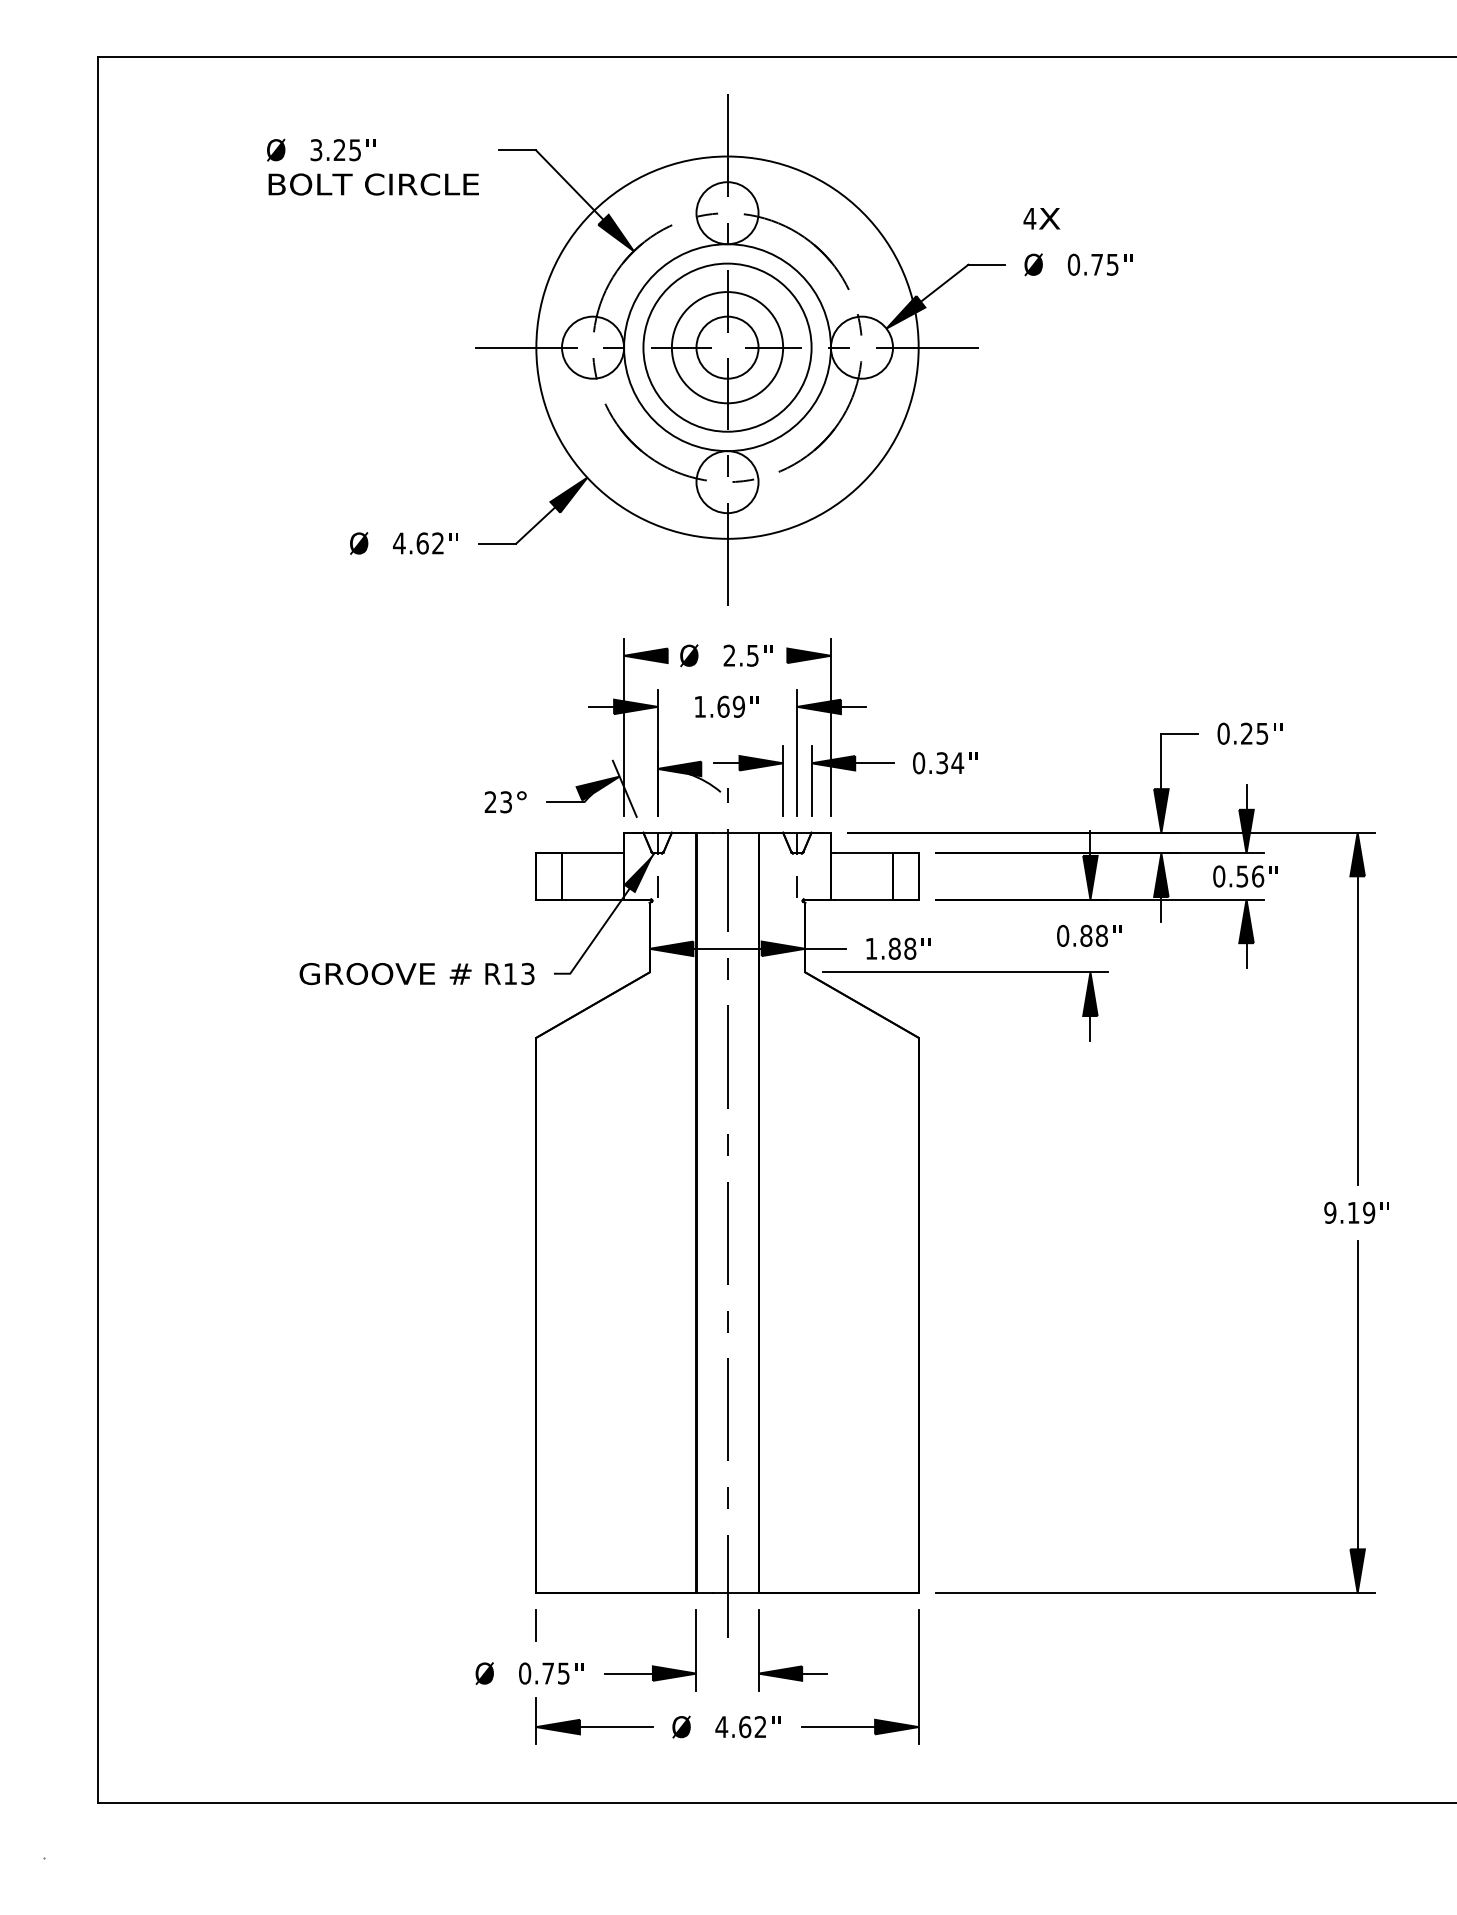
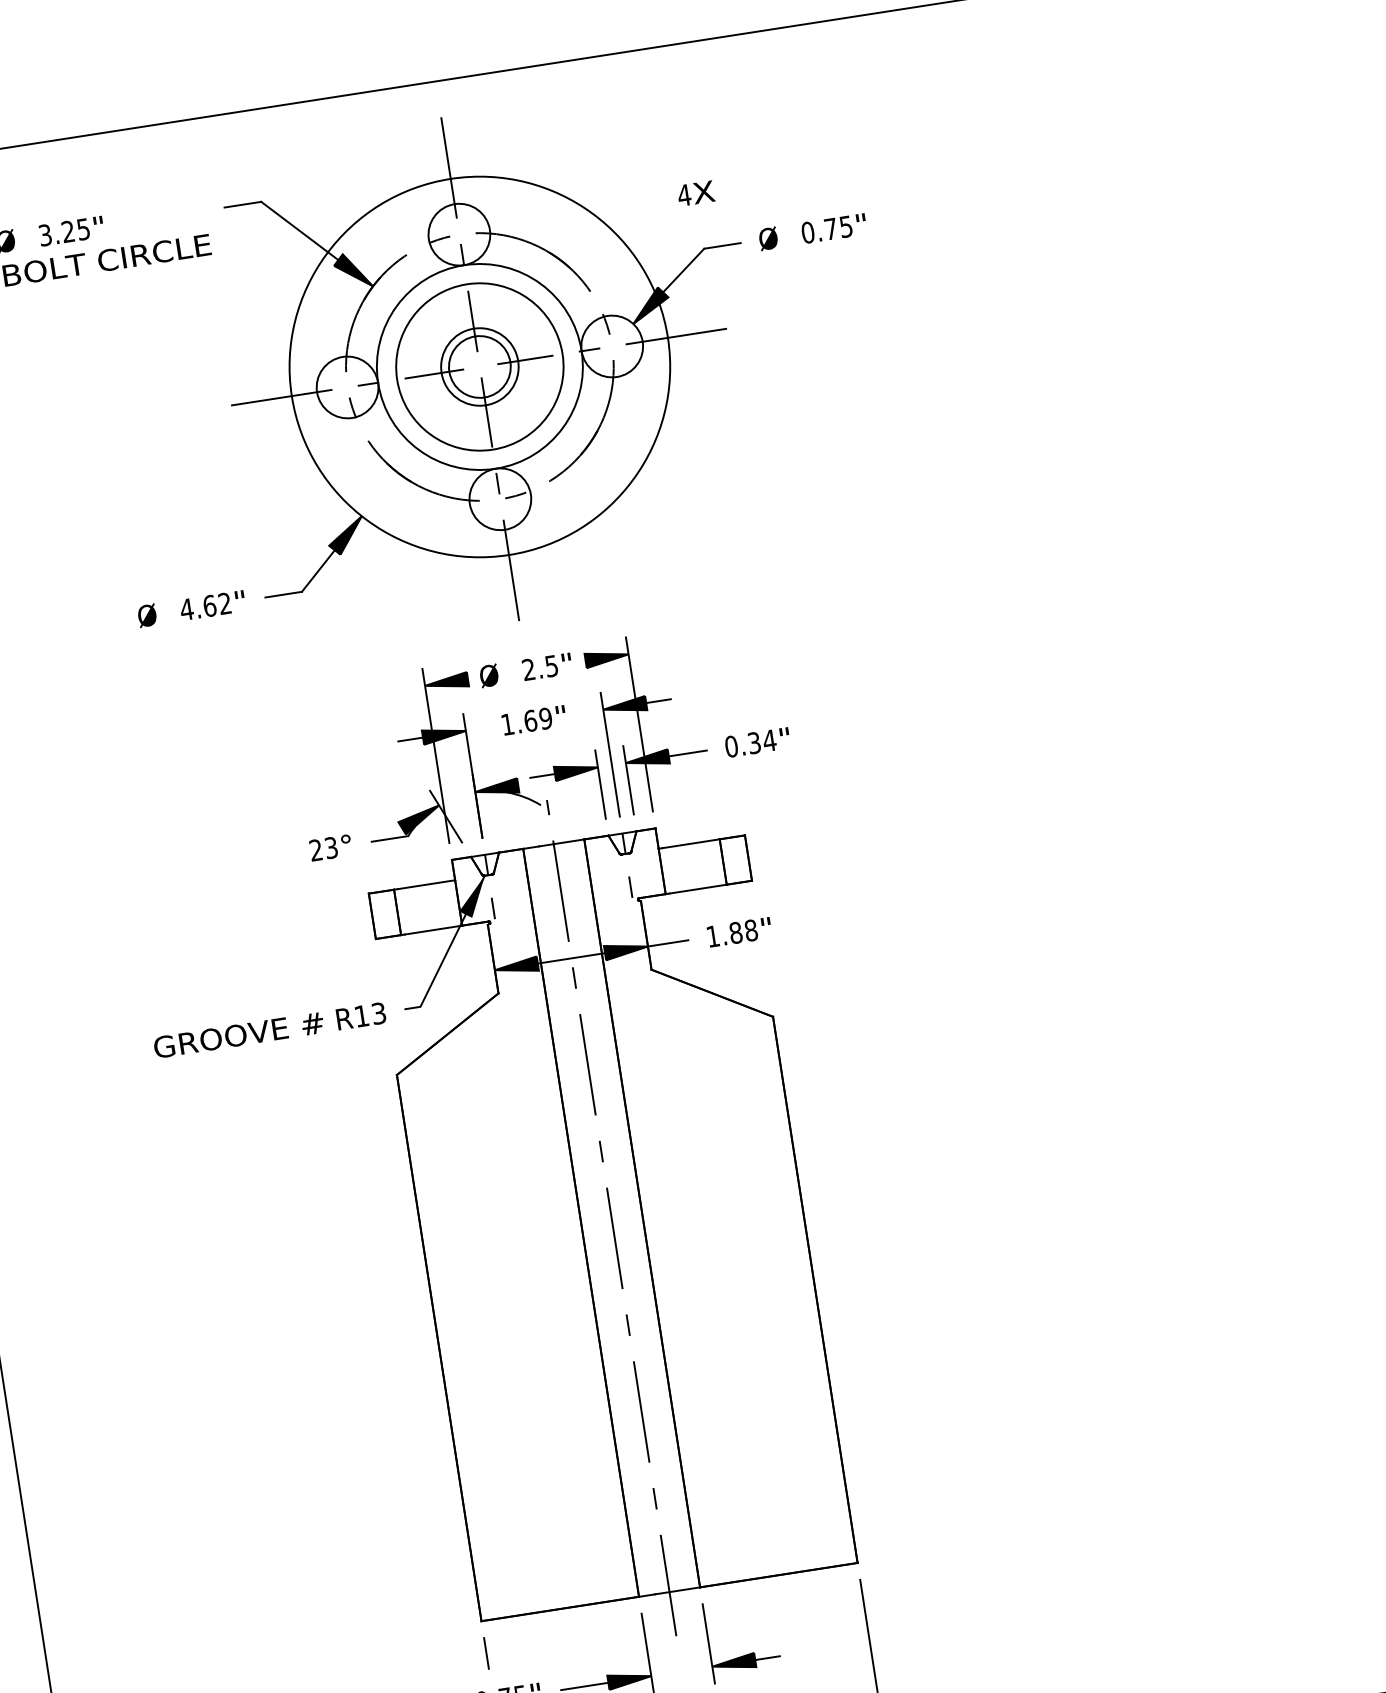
text: (1041, 218) -> (695, 193), moved
circle: (727, 347) -> (479, 366), size x0.7
part: (1090, 1041) -> (942, 994), removed

